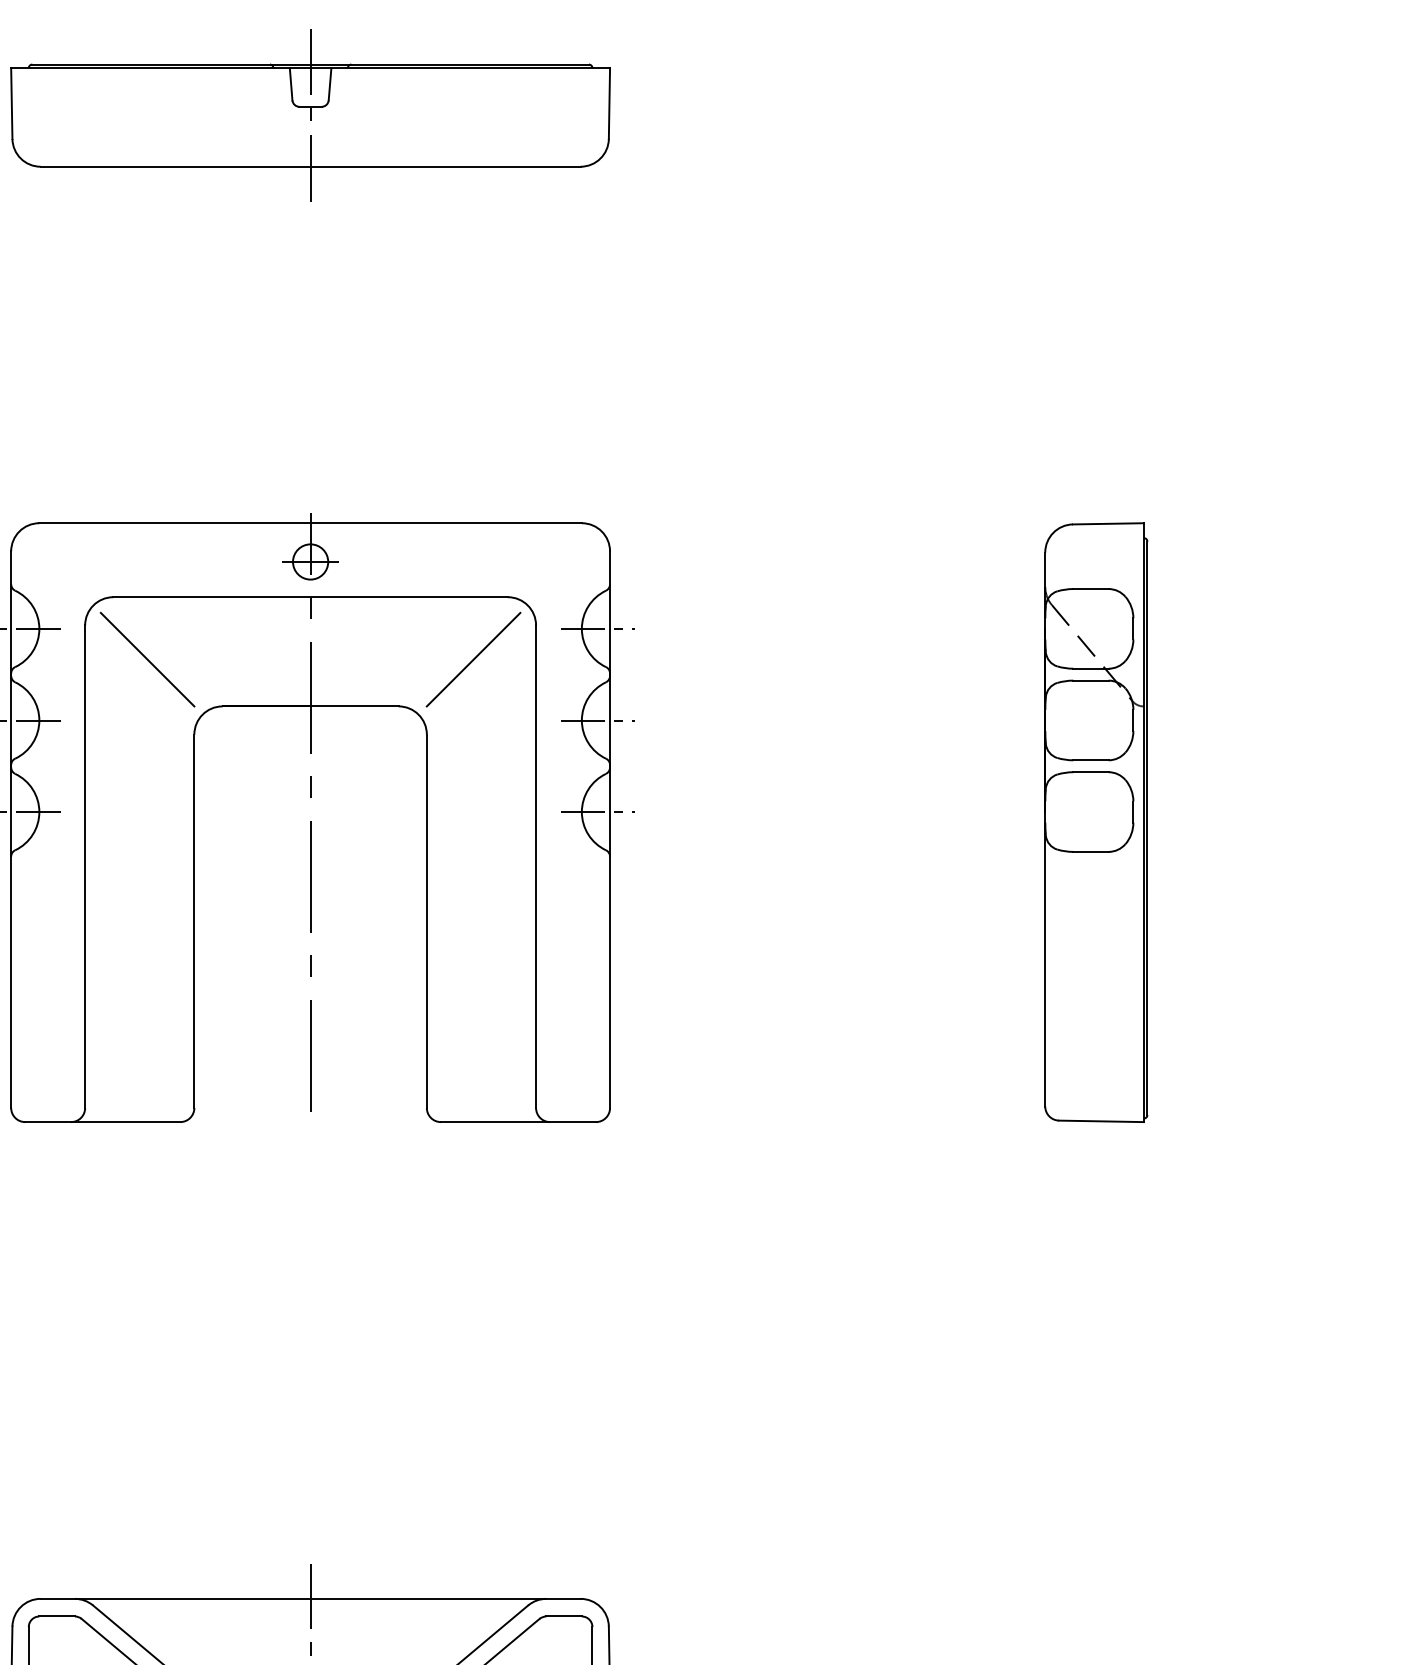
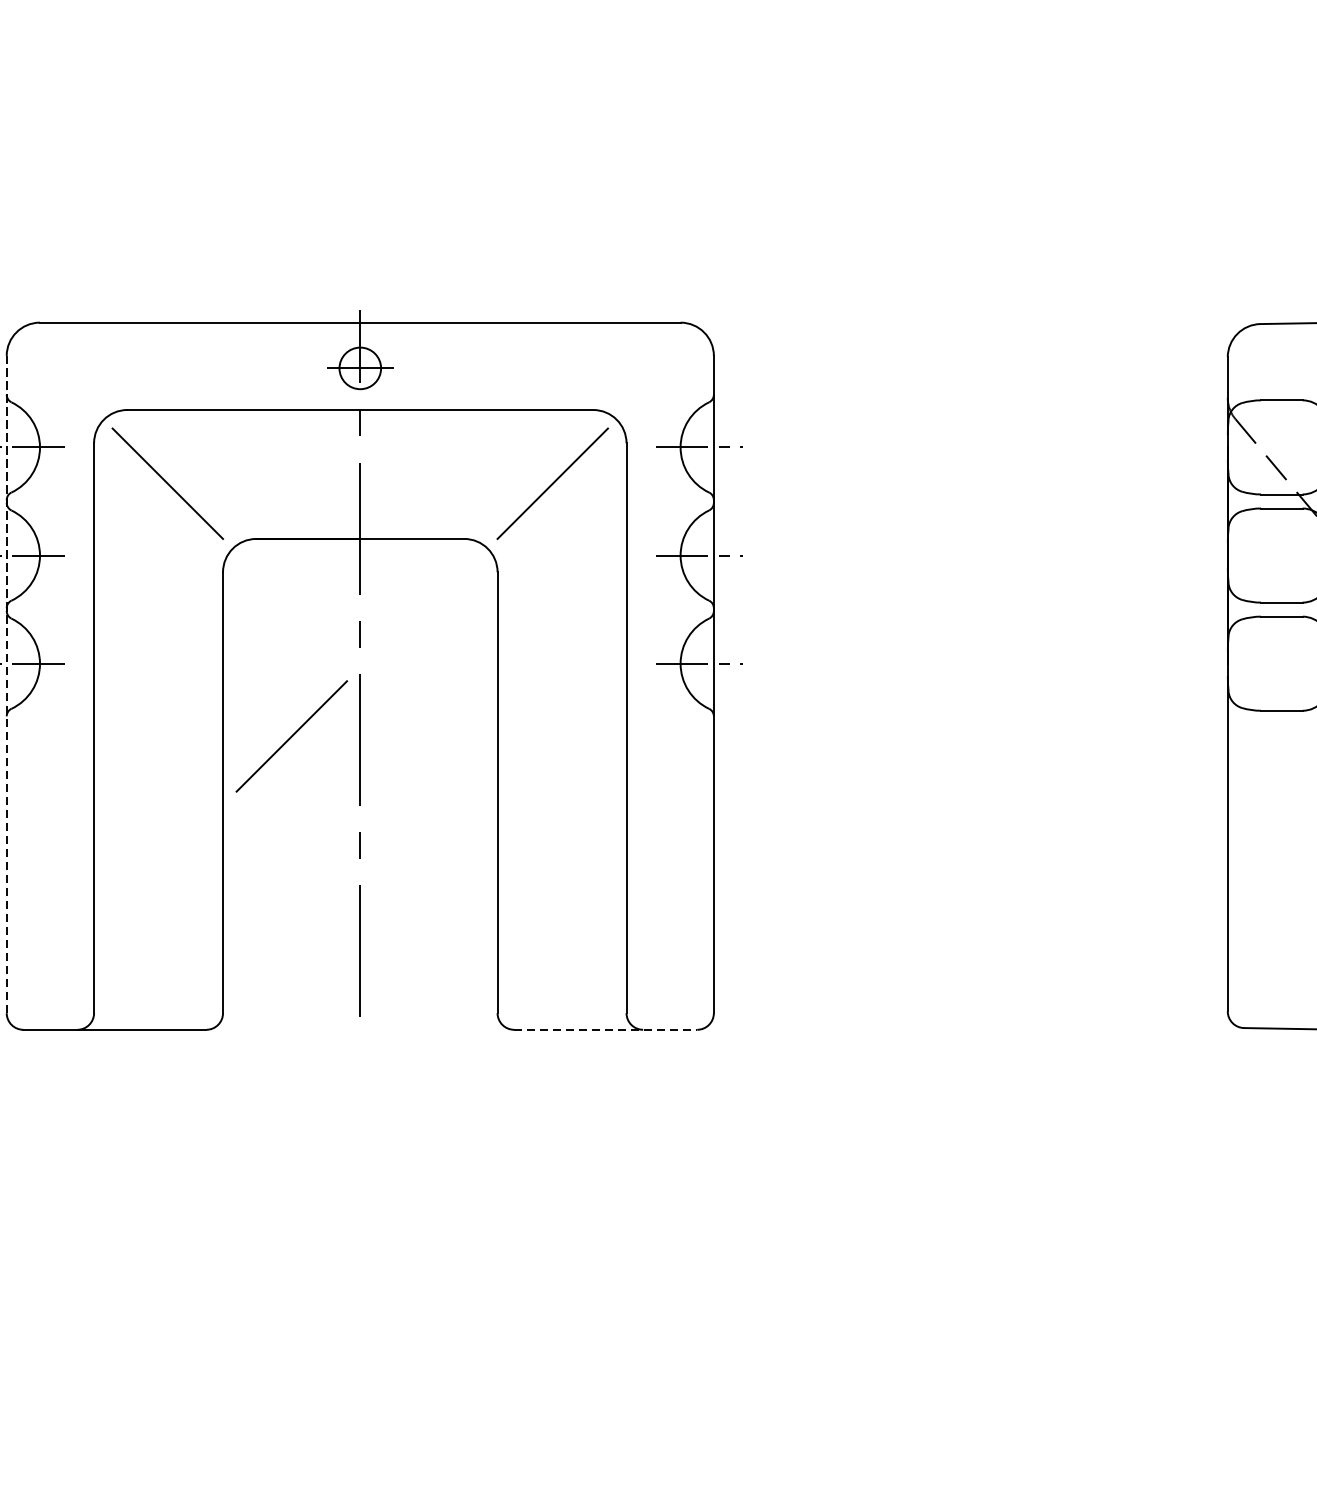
line: (11, 829) -> (7, 684), solid -> dashed
line: (252, 873) -> (291, 736), added
line: (518, 1122) -> (605, 1030), solid -> dashed

